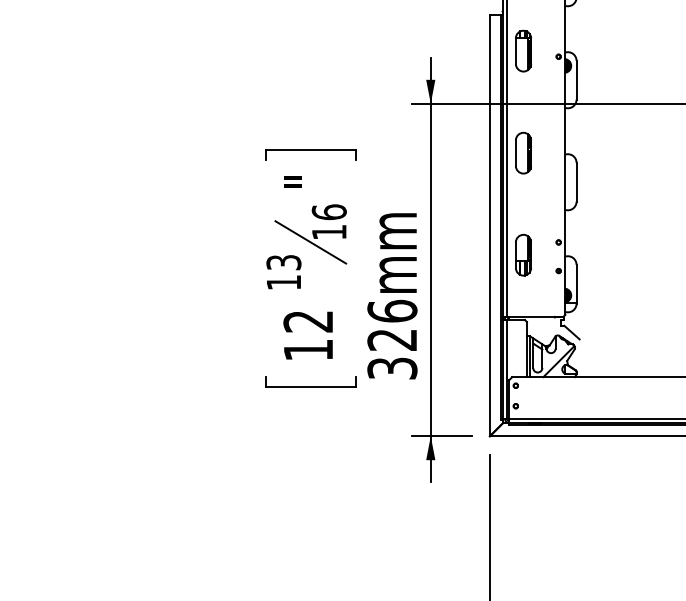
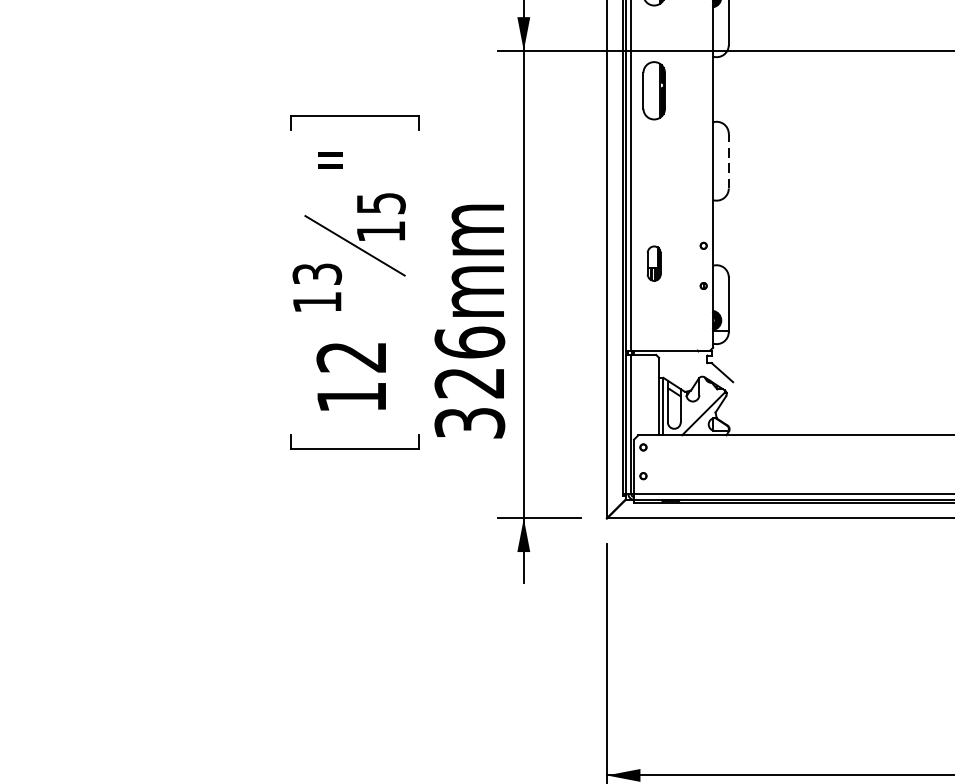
part: (523, 152) -> (654, 89), moved
line: (576, 181) -> (728, 160), solid -> dashed
text: (328, 212) -> (379, 203), 16 -> 15
part: (523, 254) -> (654, 262), size x0.6

